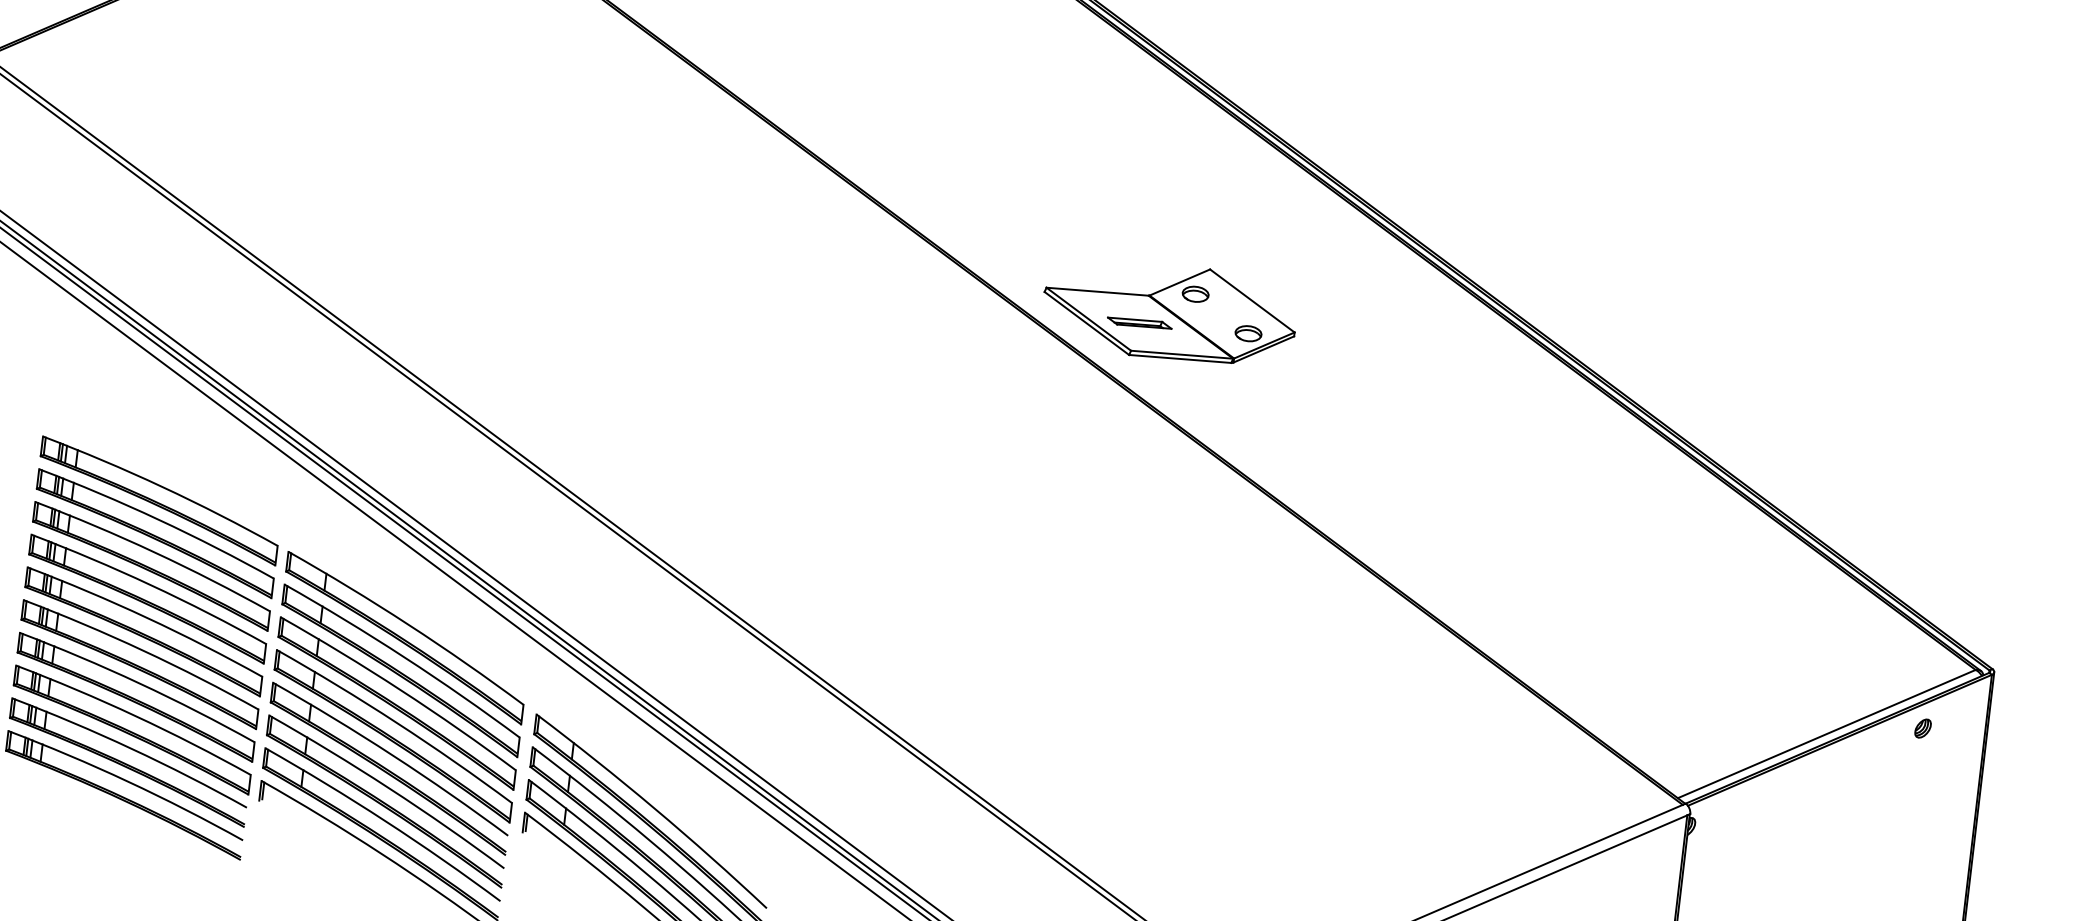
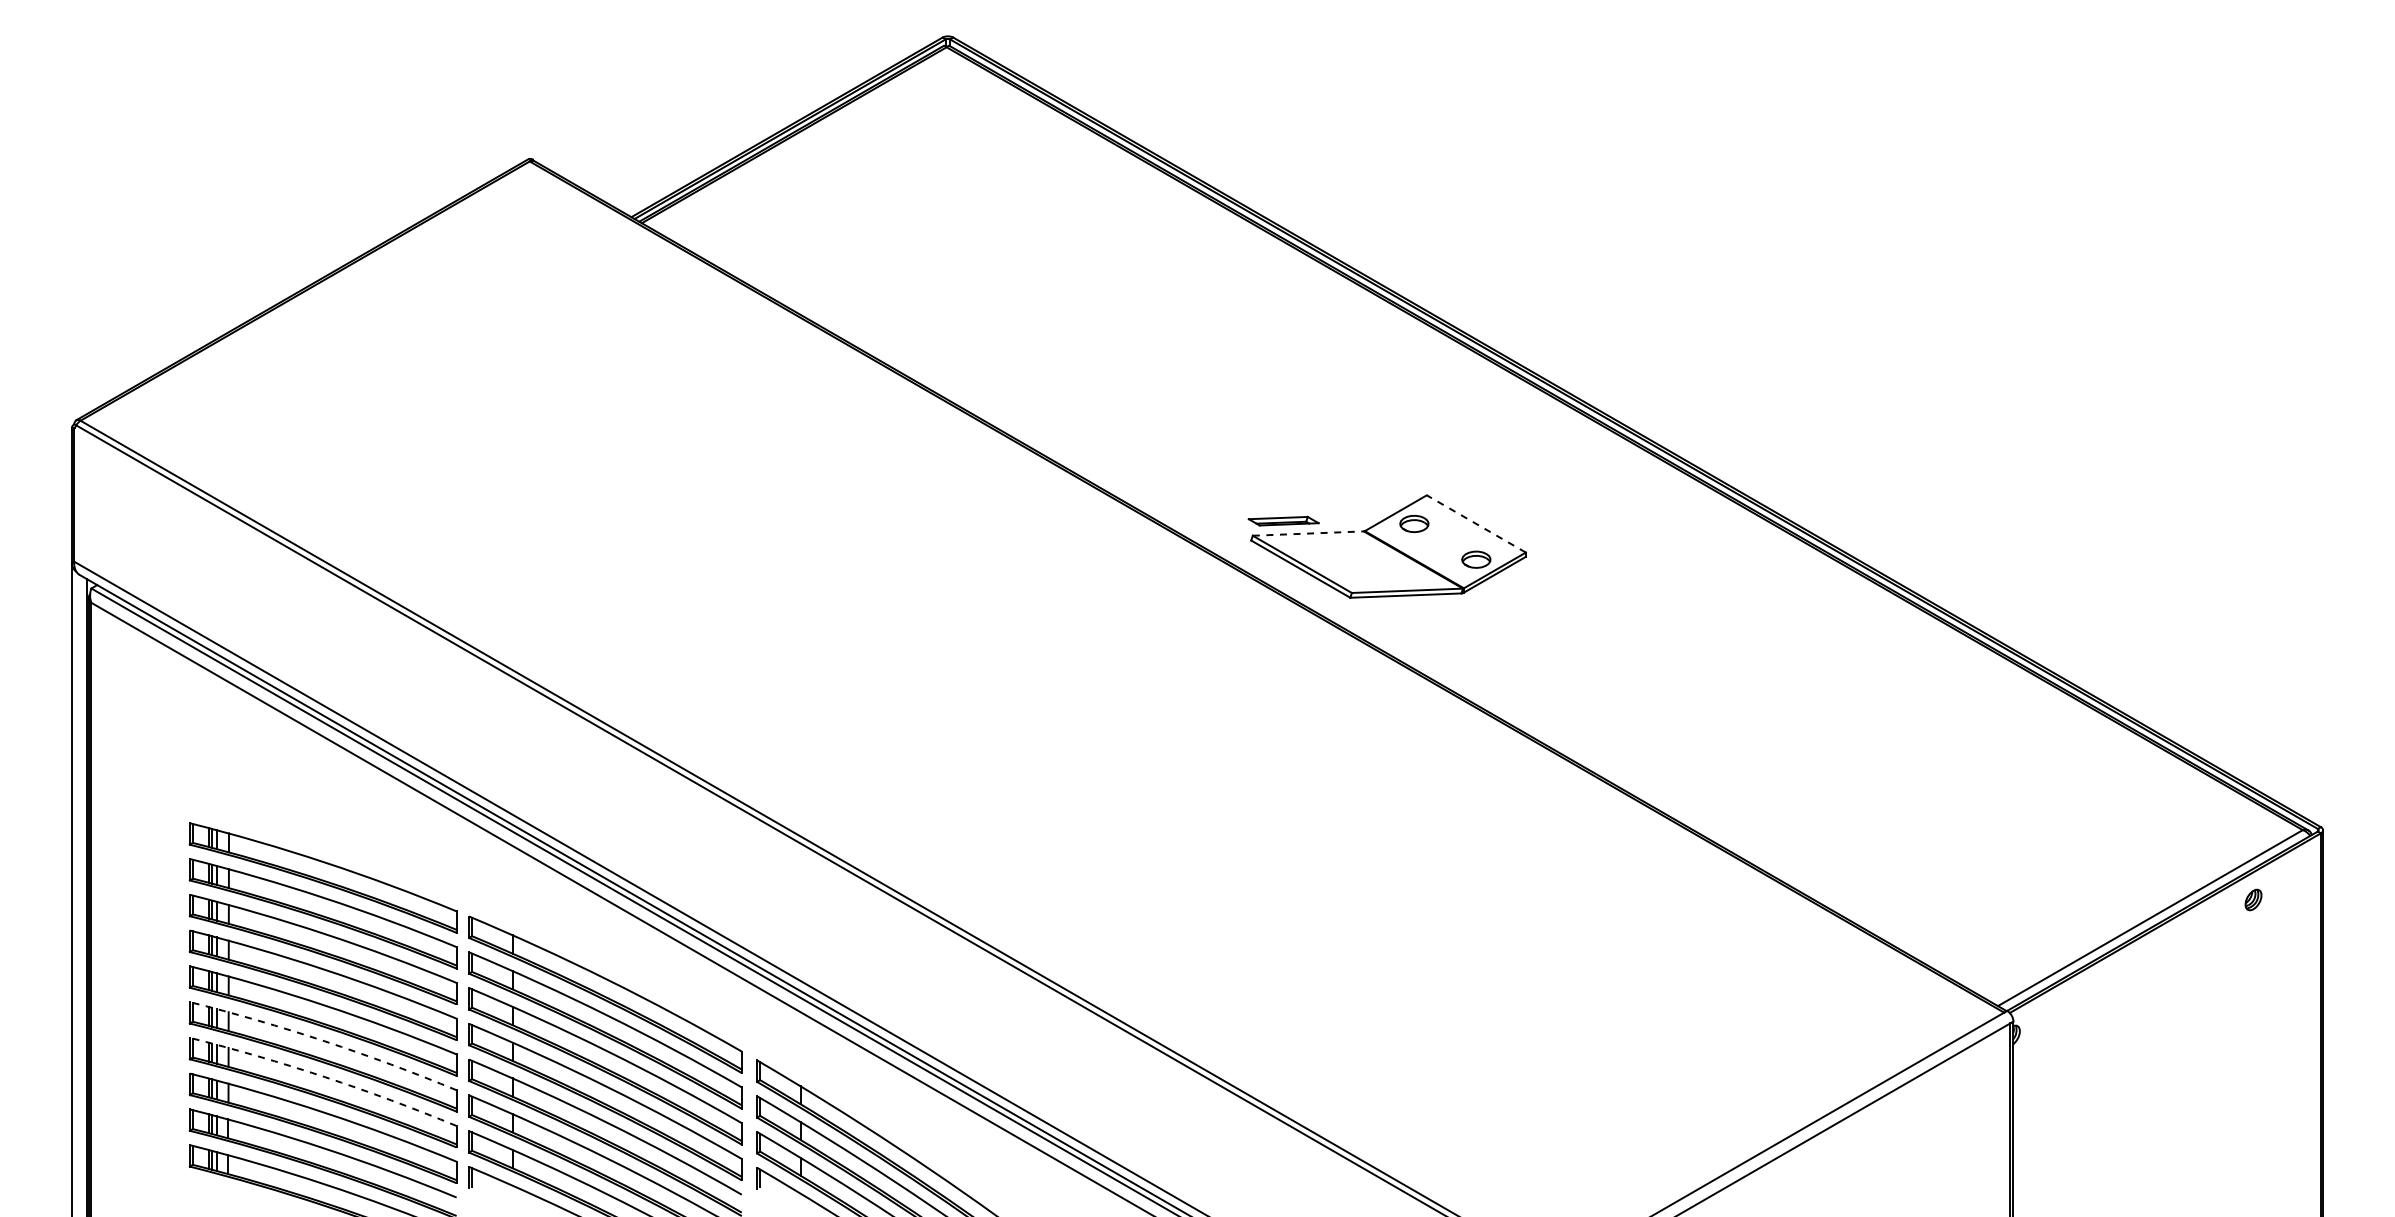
line: (1097, 291) -> (1308, 533), solid -> dashed
line: (1251, 300) -> (1475, 523), solid -> dashed
part: (1139, 322) -> (1283, 520), moved
arc: (142, 650) -> (324, 1041), solid -> dashed
arc: (138, 683) -> (324, 1077), solid -> dashed

